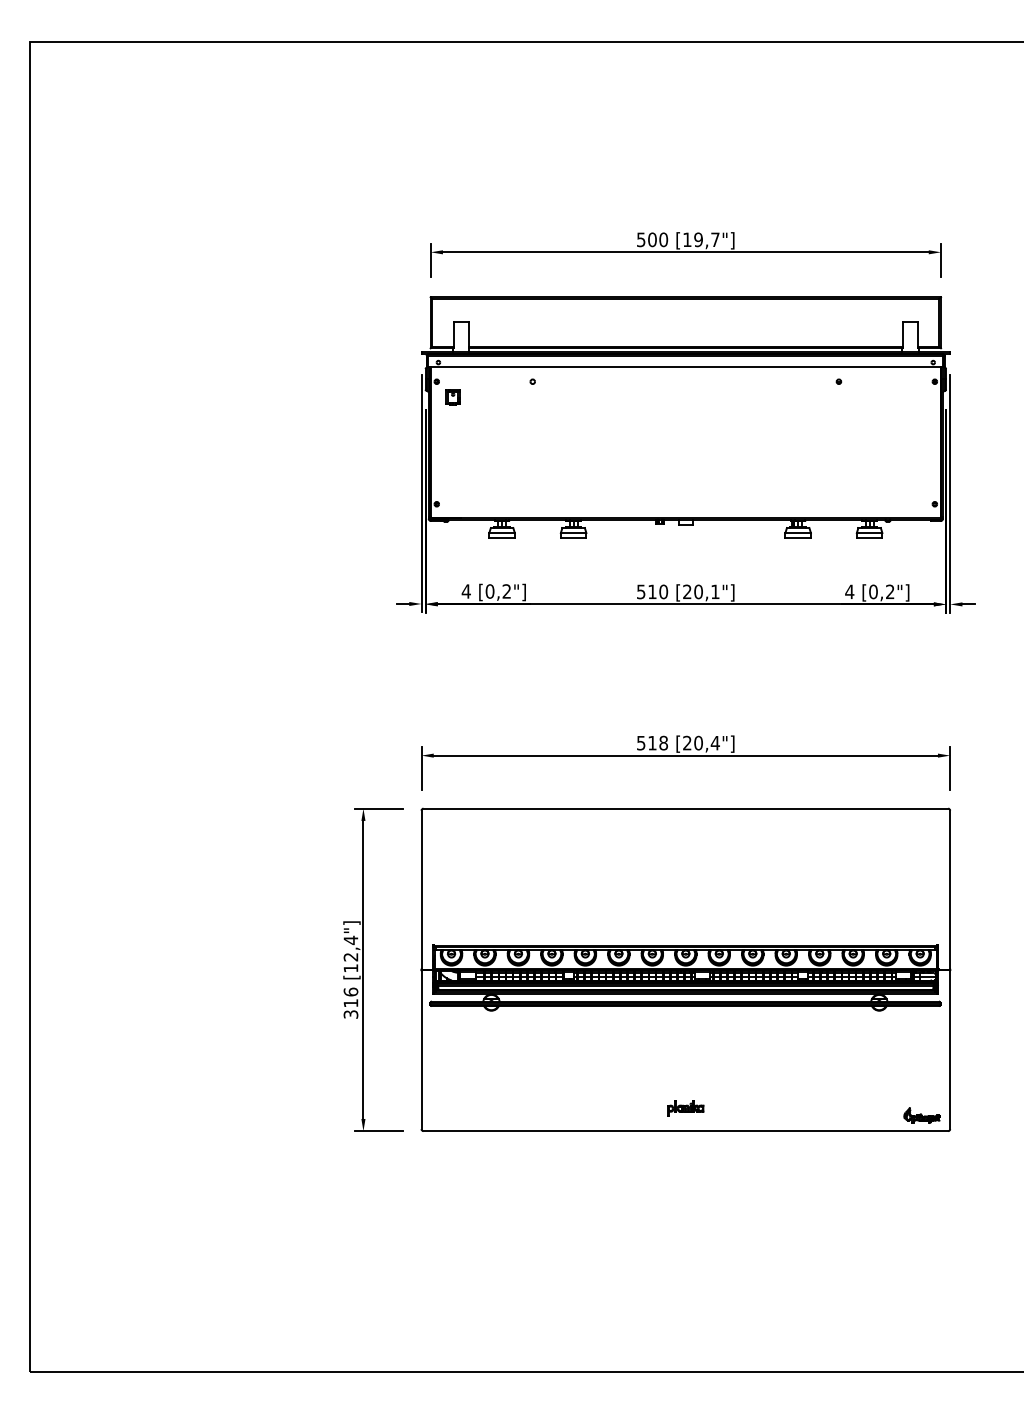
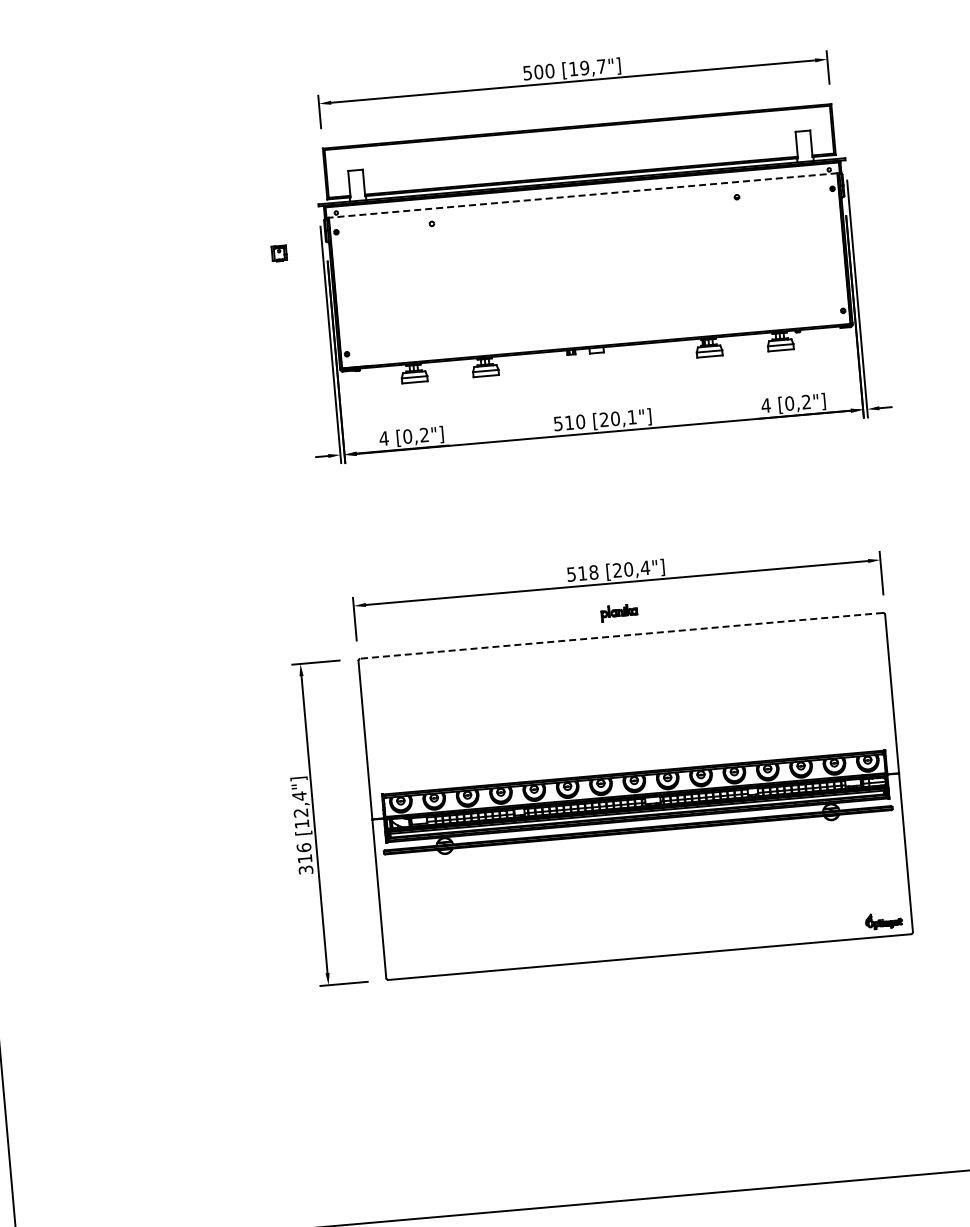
line: (685, 366) -> (582, 195), solid -> dashed
part: (452, 397) -> (278, 254), moved
line: (685, 808) -> (621, 635), solid -> dashed
part: (685, 1108) -> (619, 612), moved

